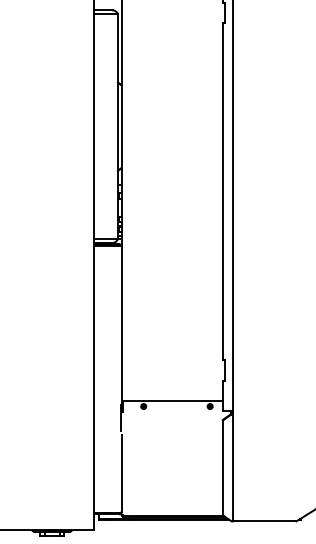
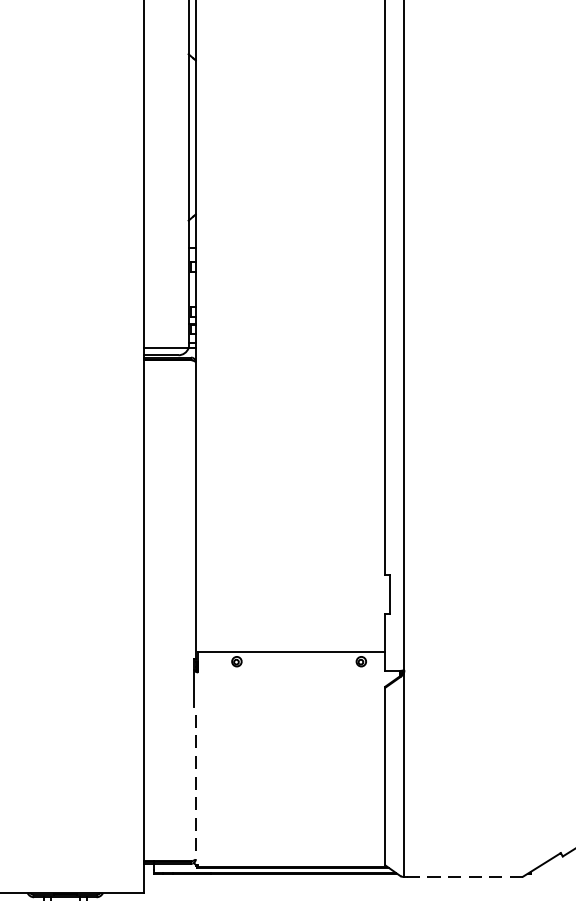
line: (121, 473) -> (195, 787), solid -> dashed
line: (265, 521) -> (465, 877), solid -> dashed

